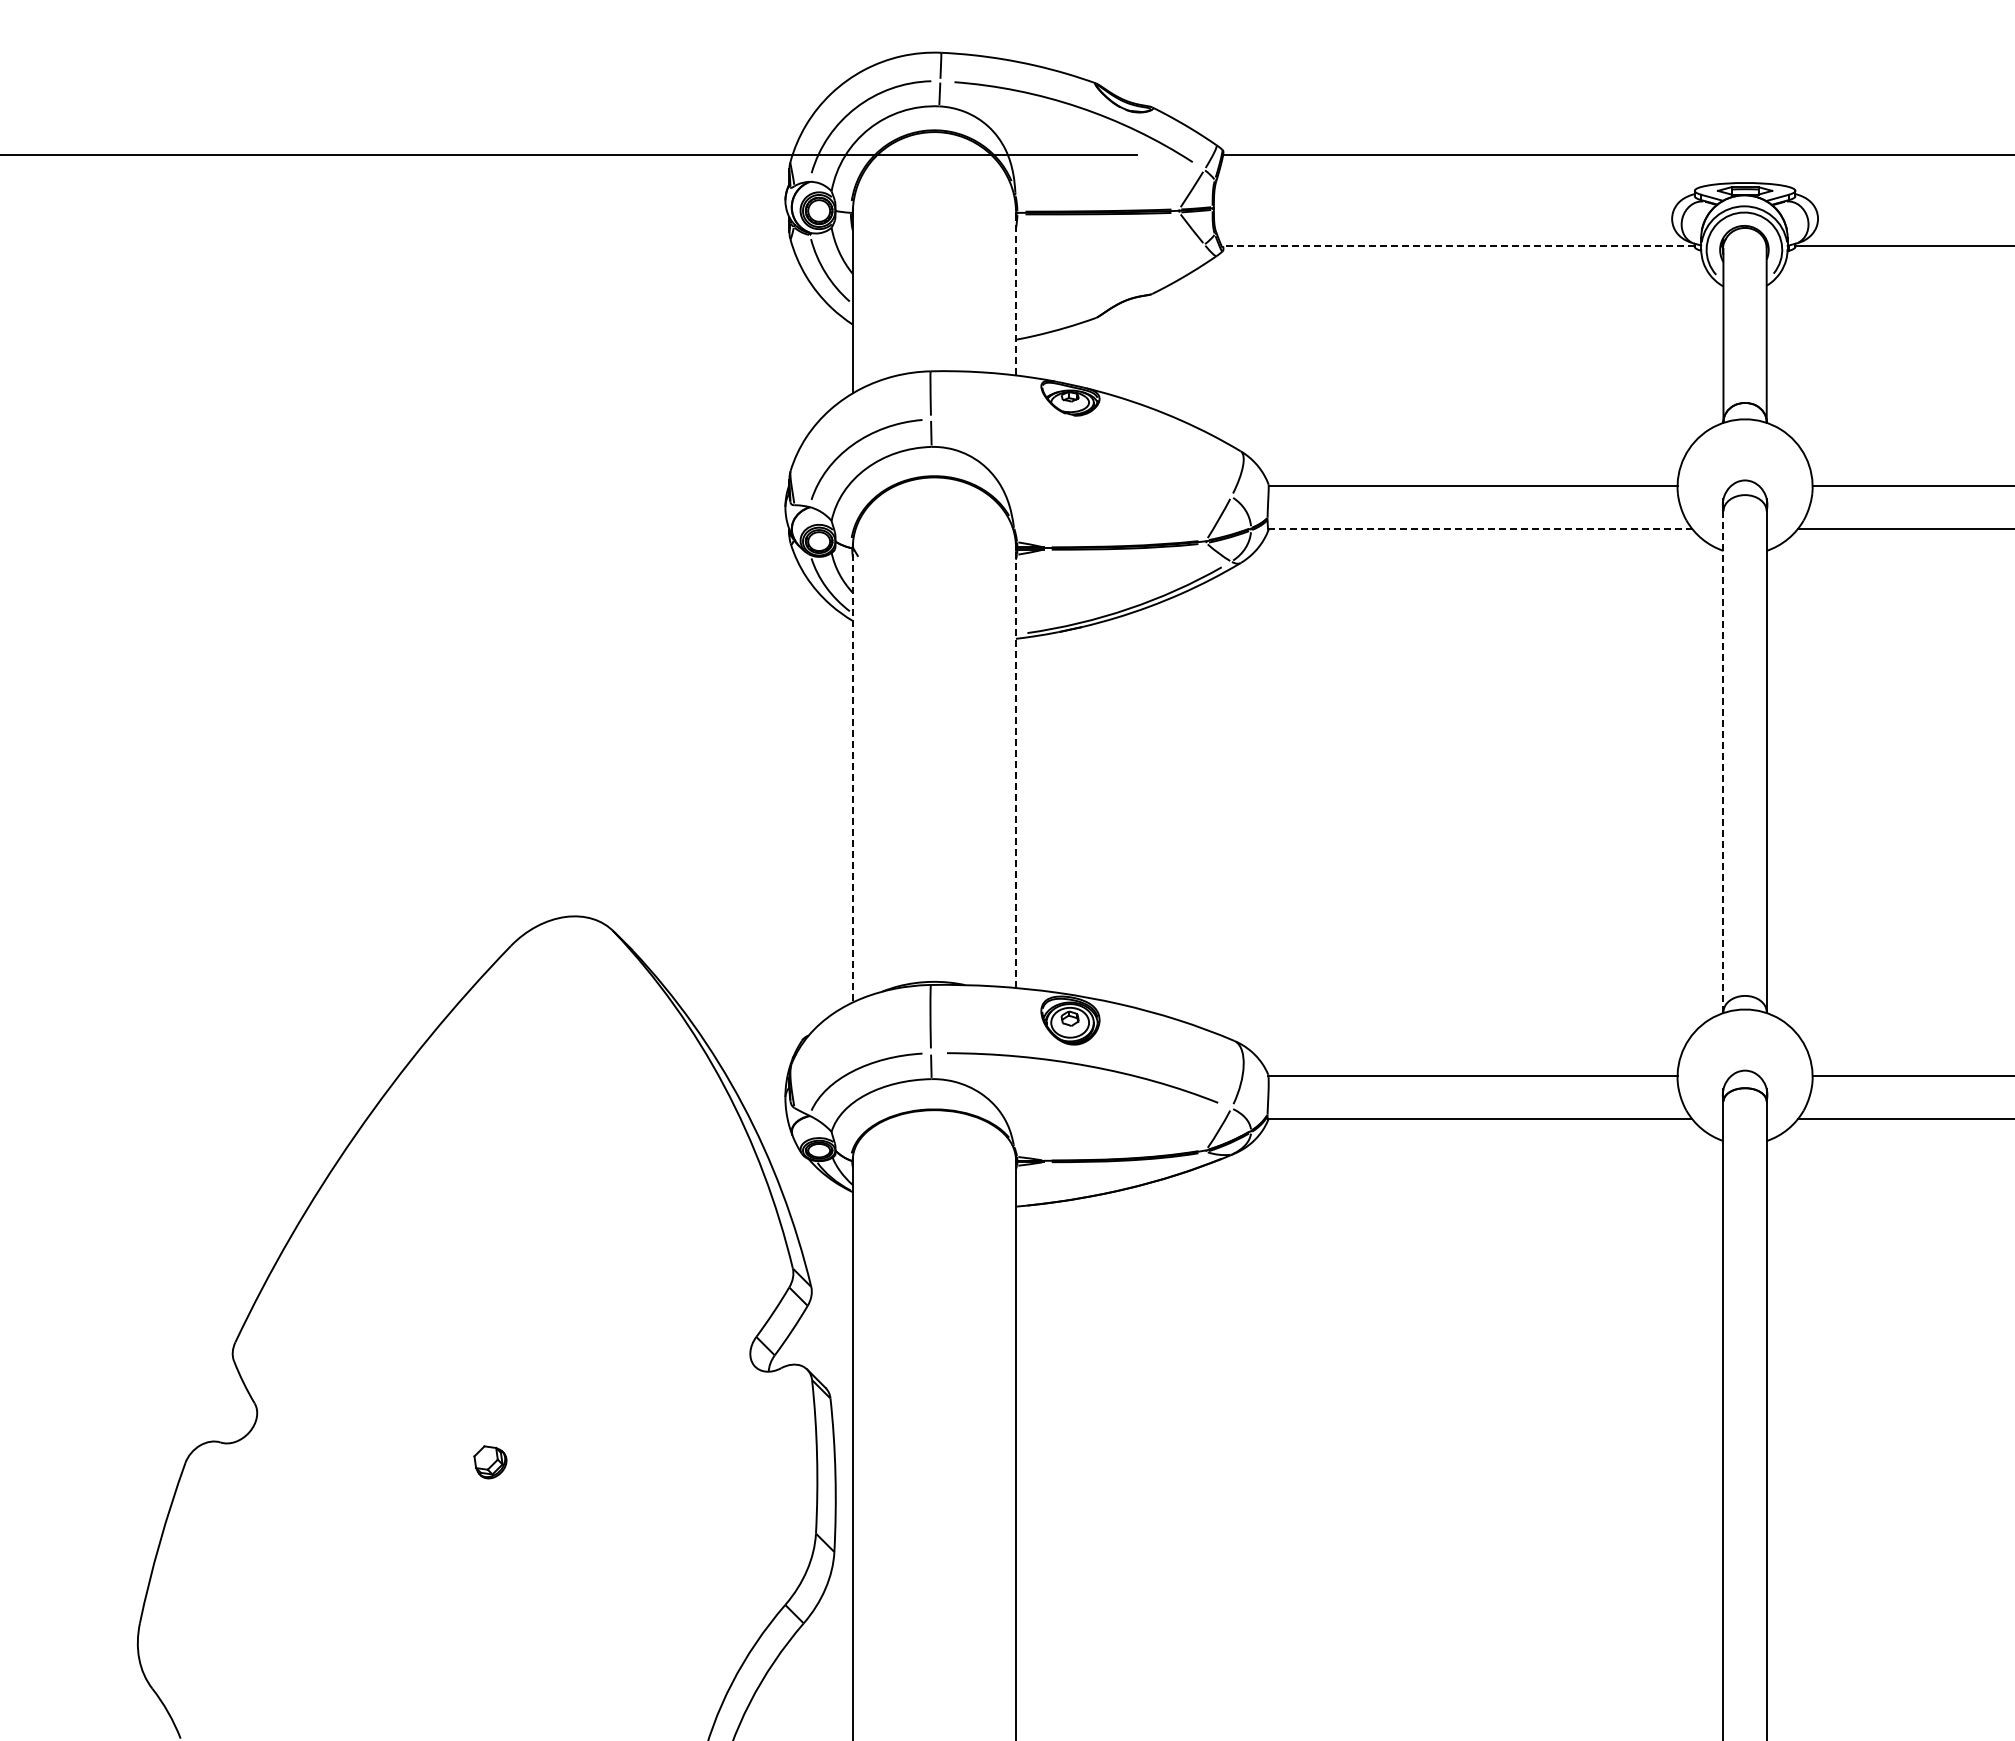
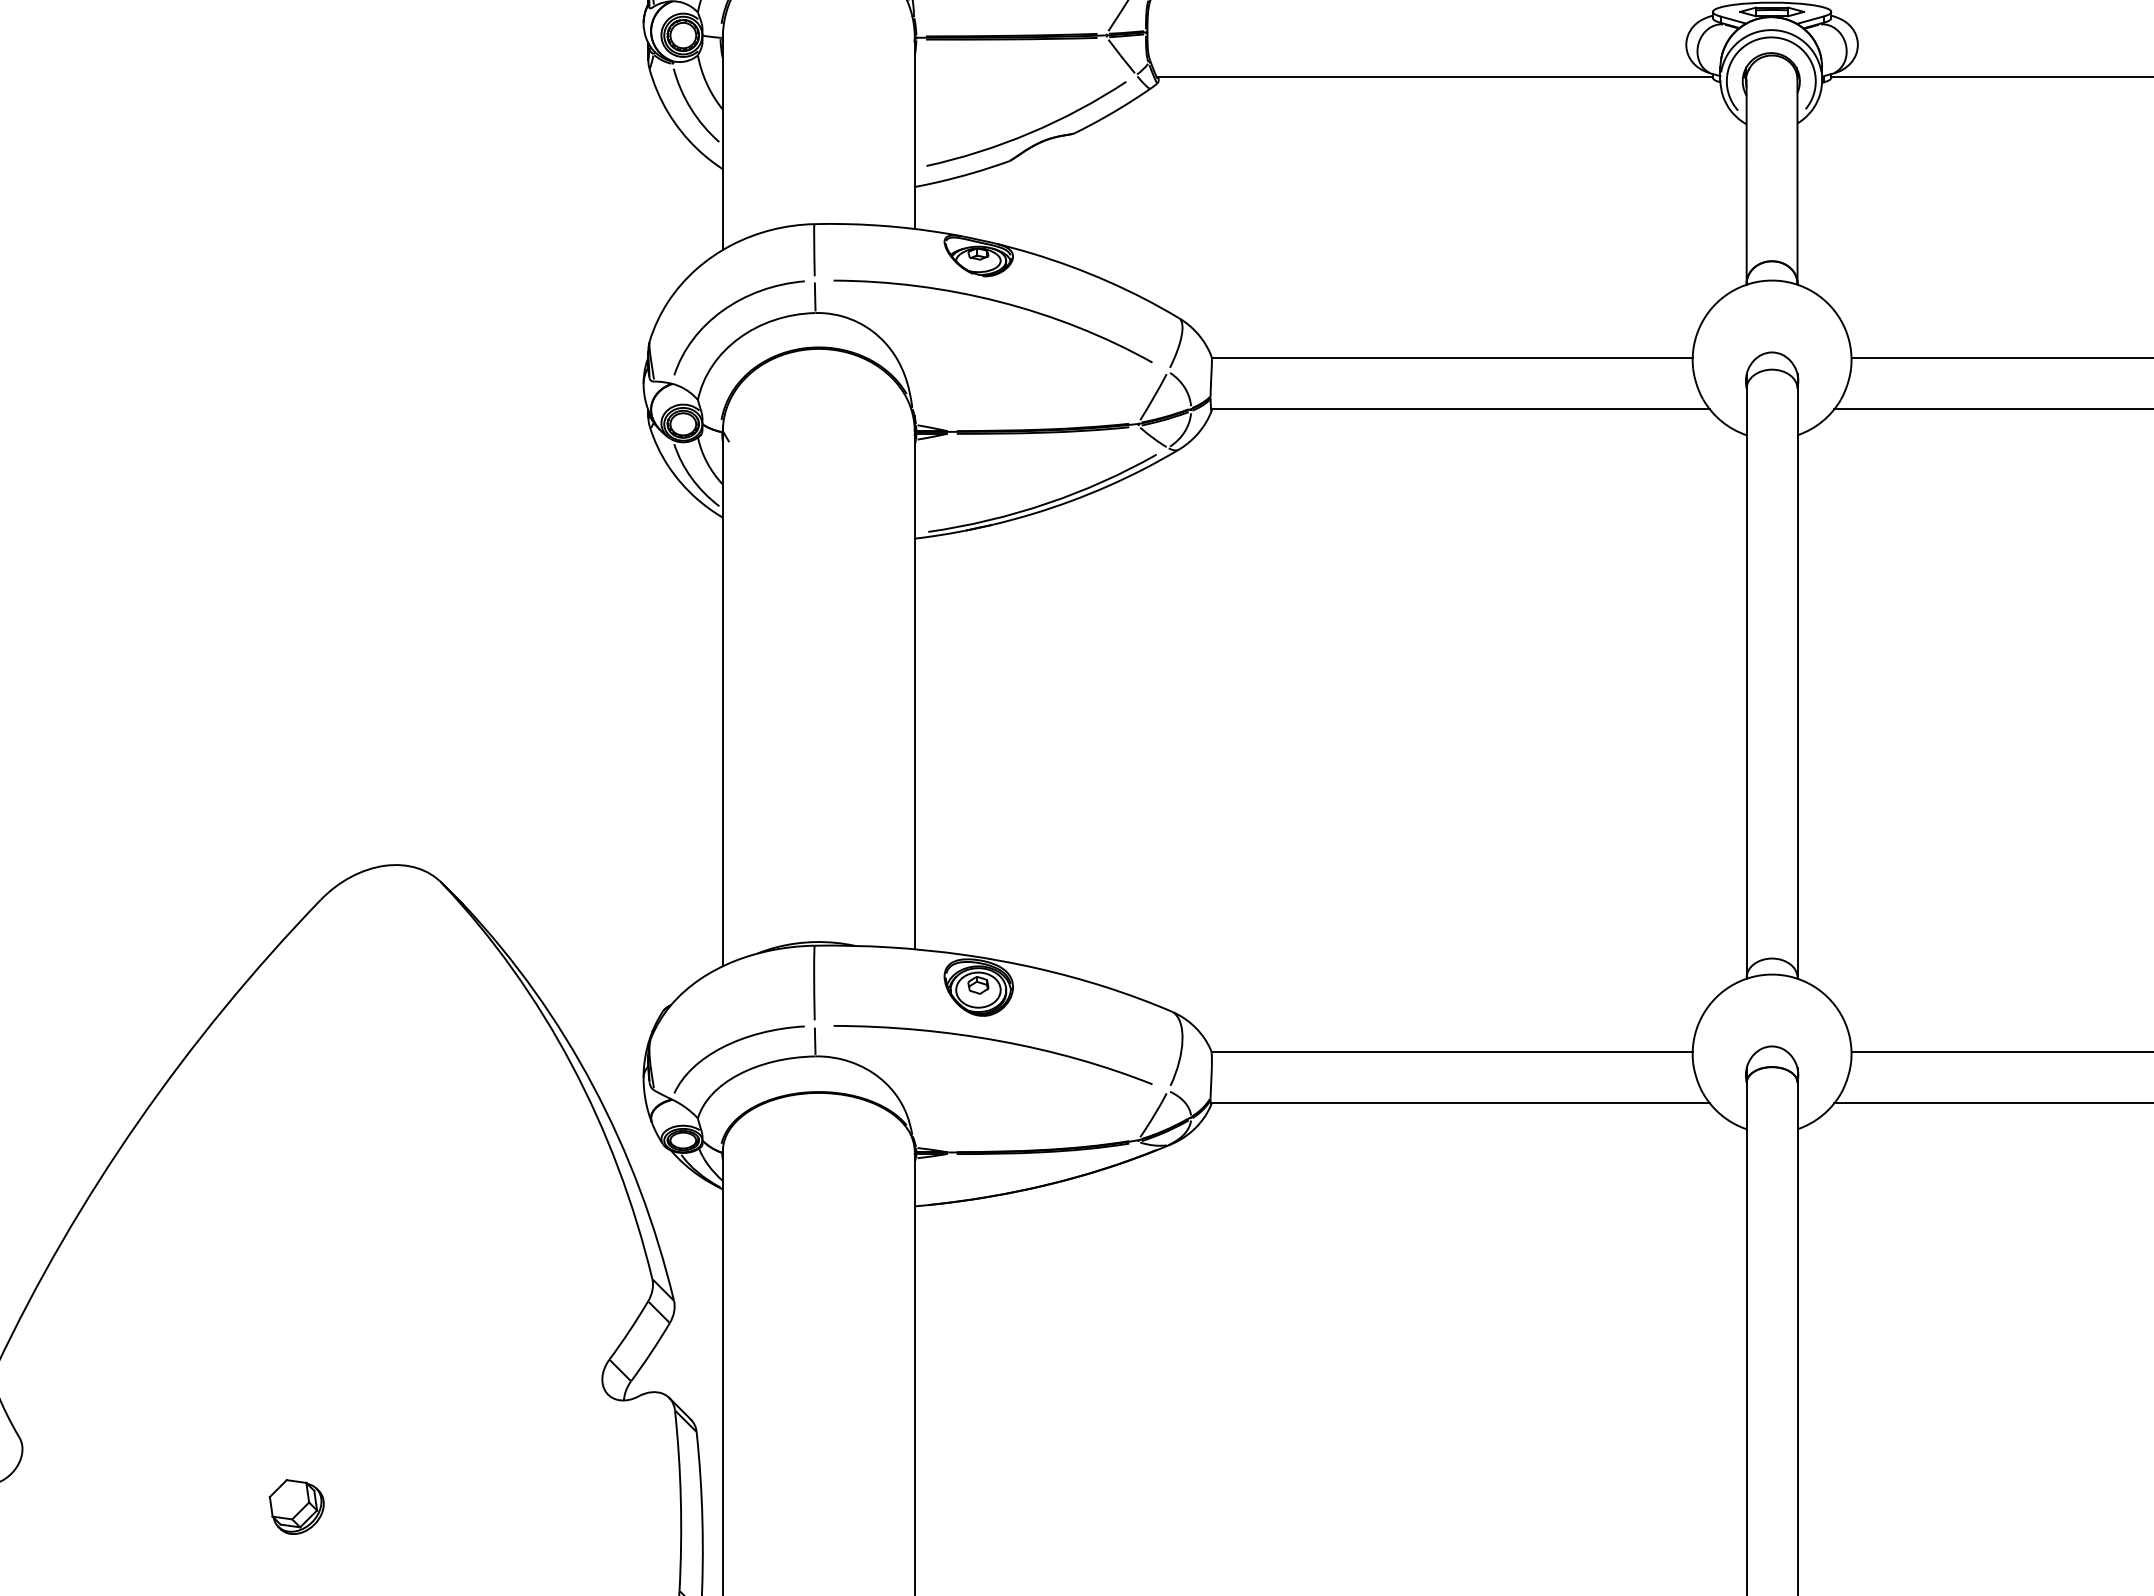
line: (1458, 246) -> (1435, 77), dashed -> solid
line: (1015, 291) -> (914, 130), dashed -> solid
curve: (1114, 292) -> (1030, 131), added
curve: (1087, 438) -> (998, 303), added
line: (1480, 528) -> (1460, 408), dashed -> solid
line: (1015, 761) -> (914, 682), dashed -> solid
line: (1723, 762) -> (1746, 684), dashed -> solid
line: (852, 773) -> (722, 697), dashed -> solid
part: (490, 1462) -> (296, 1507), size x1.43

